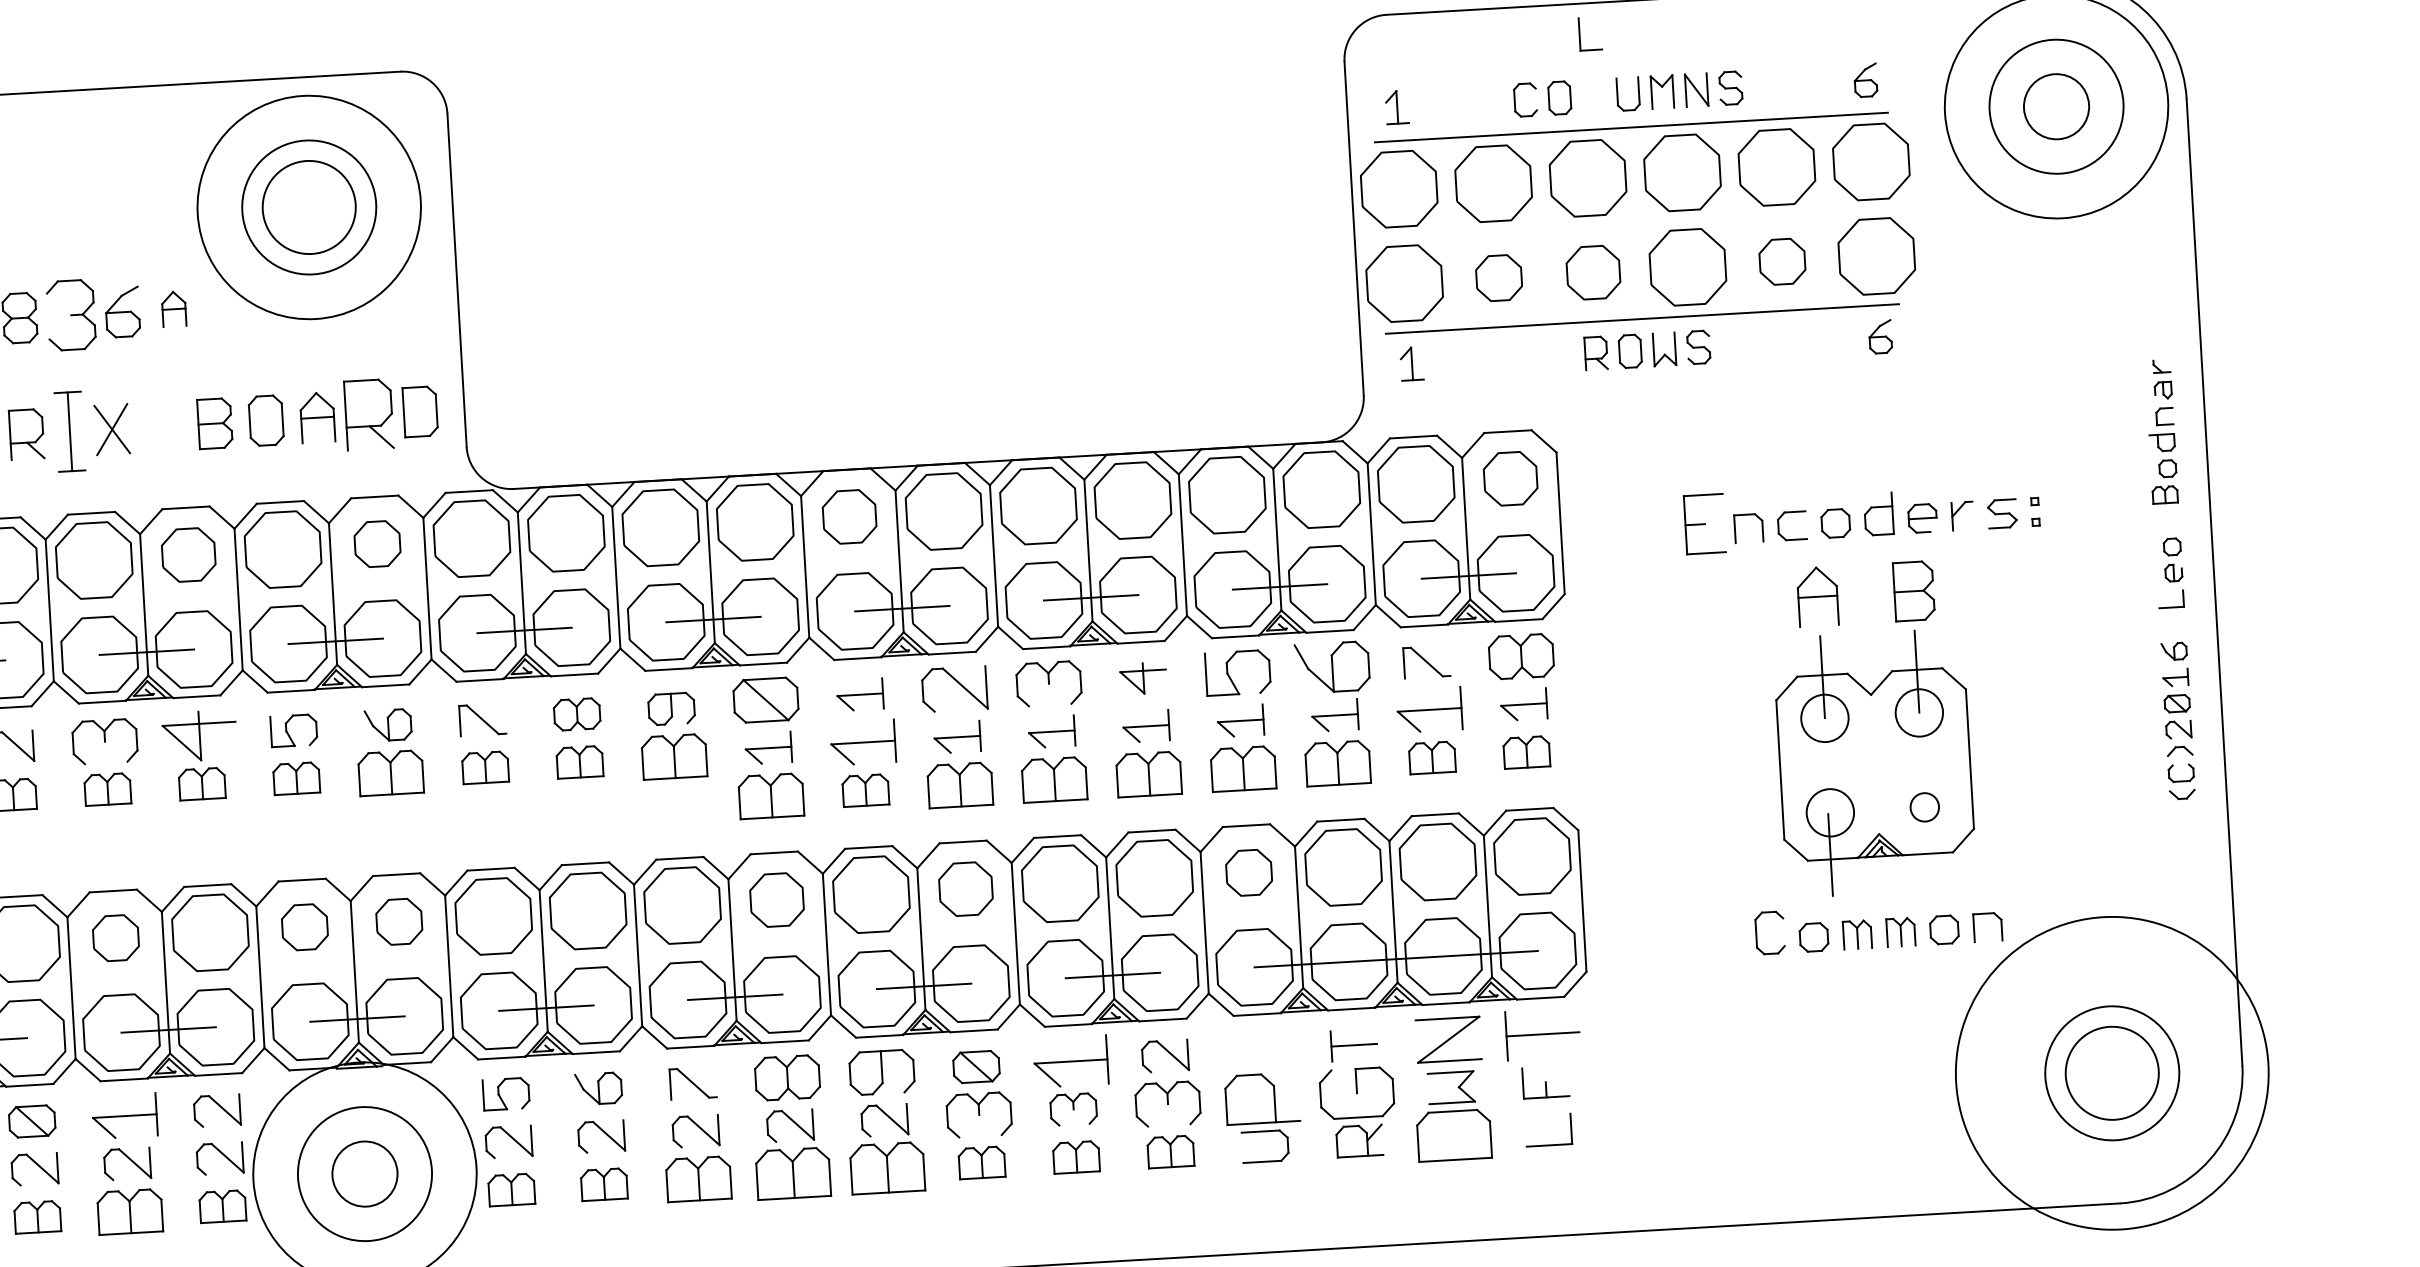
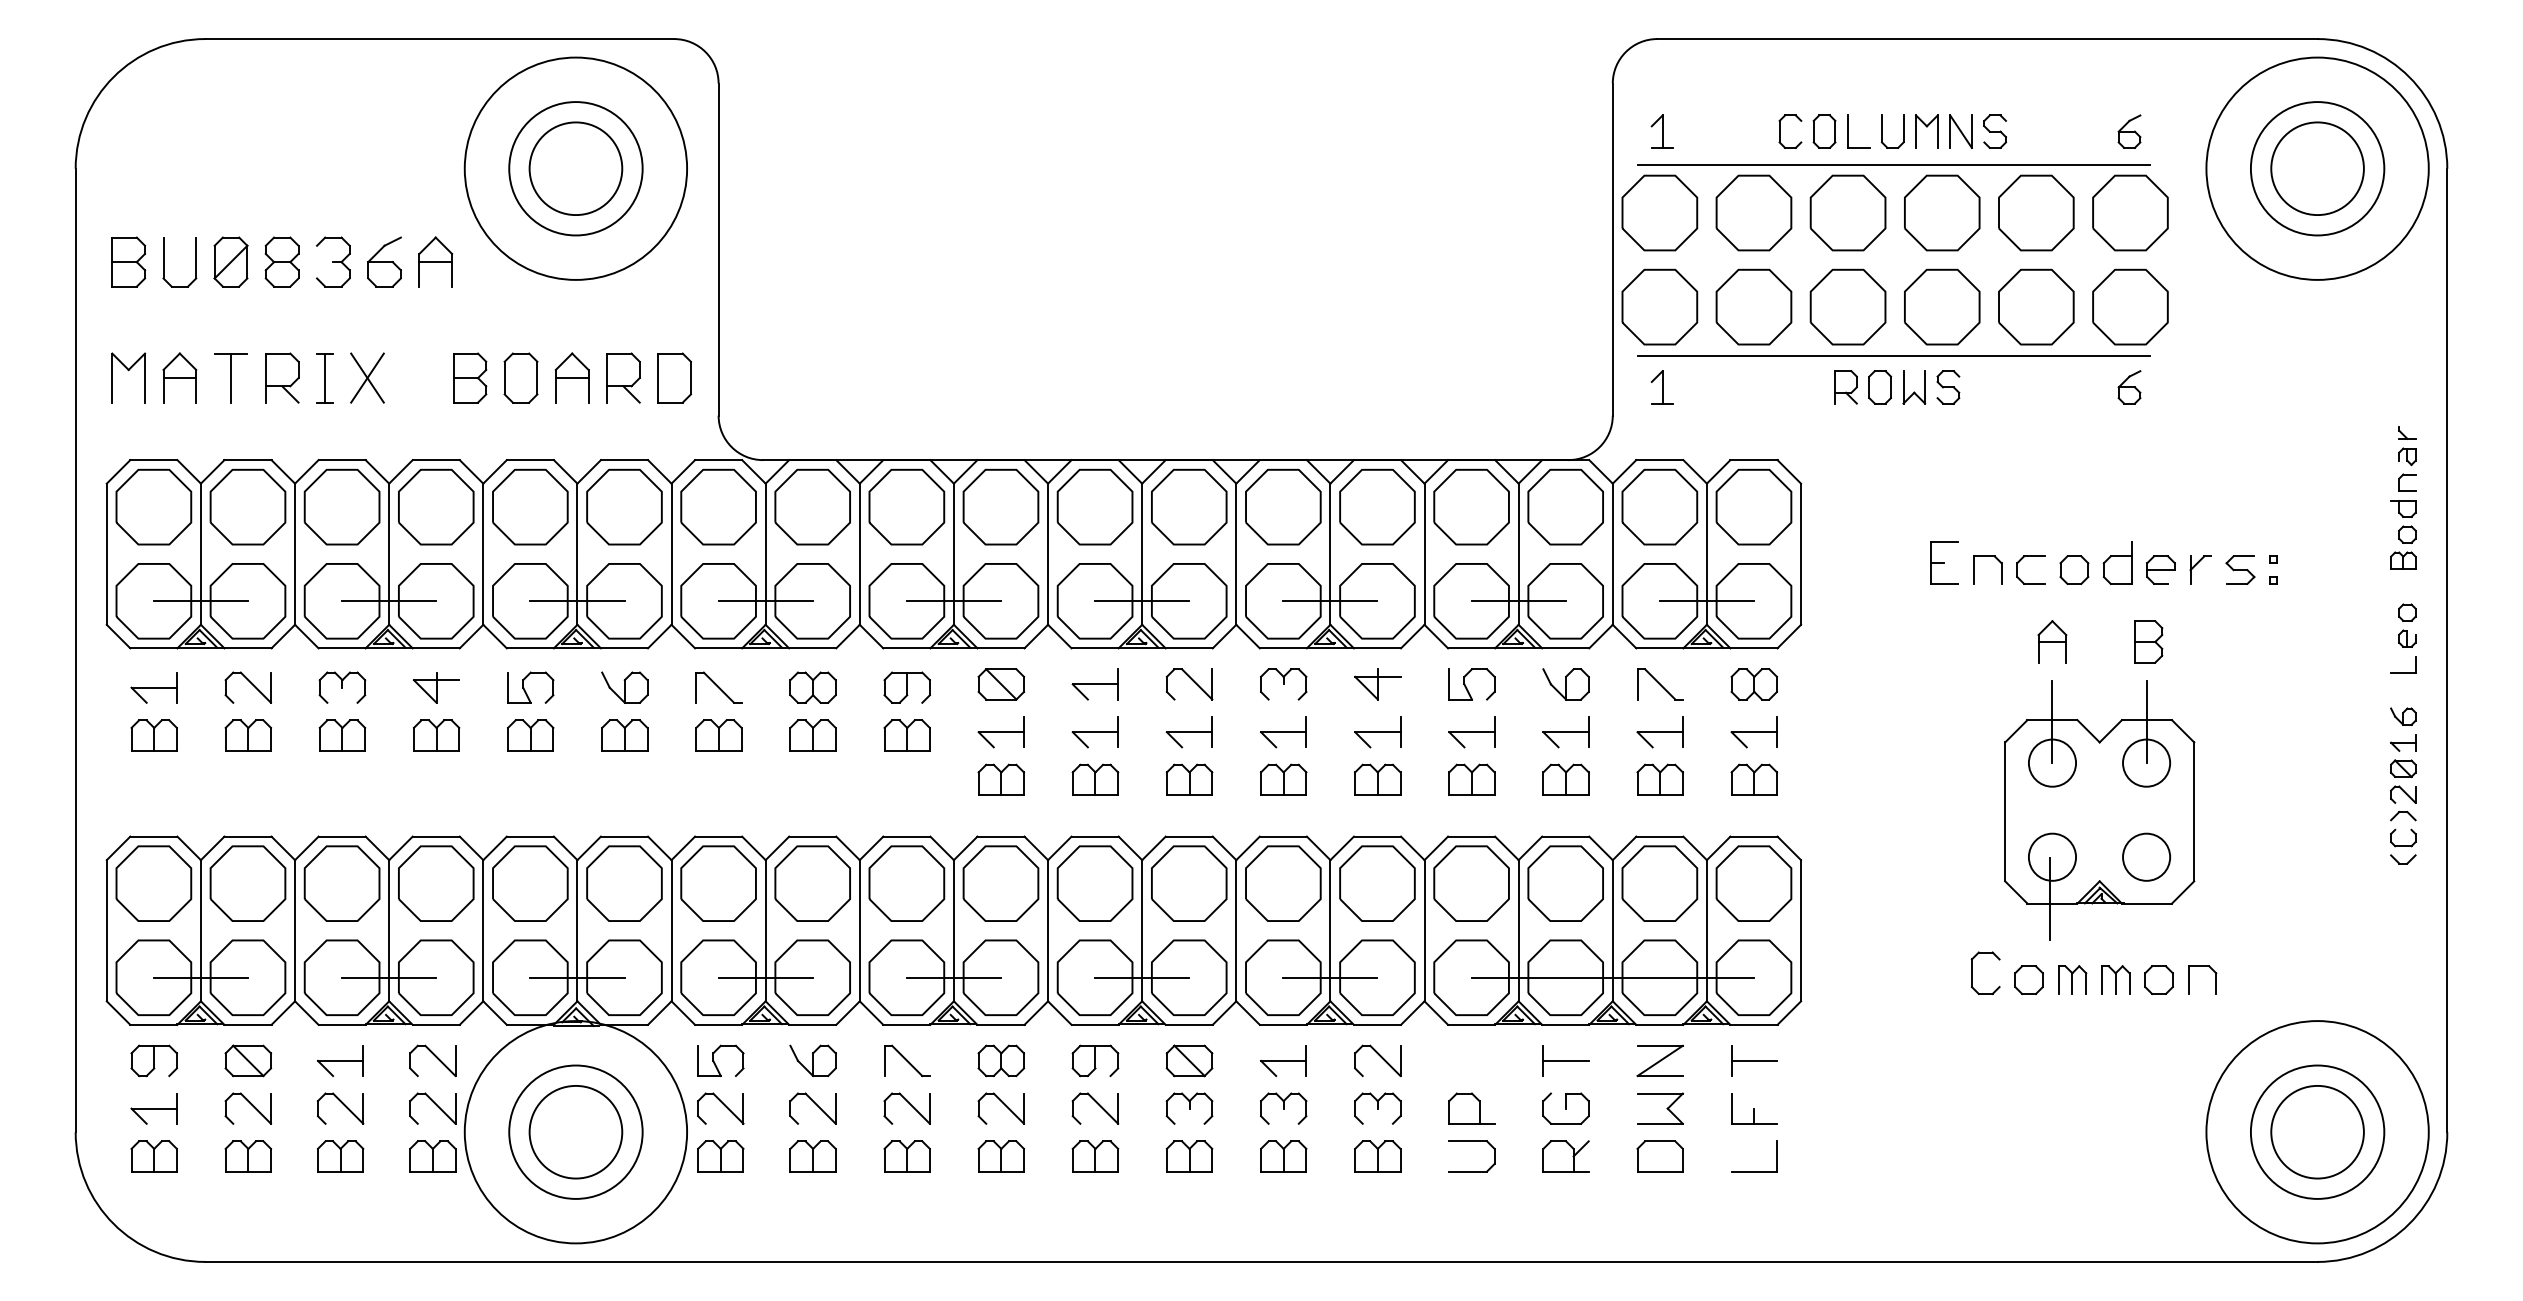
part: (1580, 34) -> (1848, 131), moved
circle: (2056, 106) -> (2317, 168), size x1.43
part: (1782, 261) -> (2036, 306), size x1.67
part: (1592, 272) -> (1847, 306), size x1.43
part: (1498, 277) -> (1753, 306), size x1.67
part: (173, 308) -> (435, 261), size x1.43
part: (71, 314) -> (333, 261), size x0.71
part: (369, 414) -> (623, 377), size x0.71
part: (69, 432) -> (324, 378), size x0.62
part: (1510, 478) -> (1753, 506), size x1.43
part: (849, 516) -> (1094, 506), size x1.43
part: (1705, 523) -> (1944, 562), size x0.71
part: (377, 543) -> (624, 506), size x1.67
part: (188, 554) -> (436, 506), size x1.43
part: (1914, 590) -> (2148, 641), size x0.71
part: (1817, 596) -> (2052, 641), size x0.71
part: (1520, 656) -> (1753, 684), size x0.71
part: (1331, 667) -> (1565, 684), size x0.62
part: (1237, 673) -> (1471, 684), size x0.71
part: (1048, 683) -> (1283, 684), size x0.71
part: (954, 689) -> (1189, 684), size x0.71
part: (765, 700) -> (1000, 684), size x0.71
part: (1428, 710) -> (1659, 732), size x0.71
part: (198, 736) -> (435, 687), size x0.62
part: (105, 741) -> (342, 687), size x0.71
part: (862, 743) -> (1094, 732), size x0.71
part: (673, 756) -> (906, 735), size x0.71
part: (1337, 762) -> (1565, 779), size x0.71
part: (1243, 768) -> (1471, 779), size x0.71
part: (390, 773) -> (624, 735), size x0.71
part: (1148, 773) -> (1377, 779), size x0.71
part: (1054, 779) -> (1283, 779), size x0.71
part: (960, 784) -> (1189, 779), size x0.71
part: (771, 795) -> (1001, 779), size x0.71
circle: (1924, 806) -> (2146, 856), size x1.67
part: (1249, 872) -> (1471, 883), size x1.67
part: (966, 889) -> (1189, 883), size x1.43
part: (776, 899) -> (1000, 883), size x1.43
part: (399, 921) -> (624, 883), size x1.67
part: (305, 927) -> (530, 883), size x1.67
part: (115, 938) -> (341, 883), size x1.67
part: (1543, 1033) -> (1754, 1060), size x0.62
part: (1447, 1039) -> (1659, 1060), size x0.71
part: (1070, 1061) -> (1283, 1060), size x0.62
part: (882, 1072) -> (1095, 1060), size x0.71
circle: (2112, 1073) -> (2317, 1132), size x0.71
part: (787, 1077) -> (1001, 1060), size x0.71
part: (1356, 1093) -> (1565, 1108), size x0.62
part: (1262, 1098) -> (1471, 1108), size x0.62
part: (1167, 1103) -> (1377, 1108), size x0.71
part: (979, 1114) -> (1189, 1108), size x0.71
part: (124, 1115) -> (340, 1060), size x0.71
part: (1453, 1135) -> (1659, 1156), size x0.62
part: (887, 1168) -> (1095, 1156), size x0.62
circle: (364, 1173) -> (575, 1131), size x1.43
part: (792, 1173) -> (1000, 1156), size x0.62
part: (698, 1179) -> (906, 1156), size x0.71
part: (130, 1212) -> (340, 1156), size x0.71

